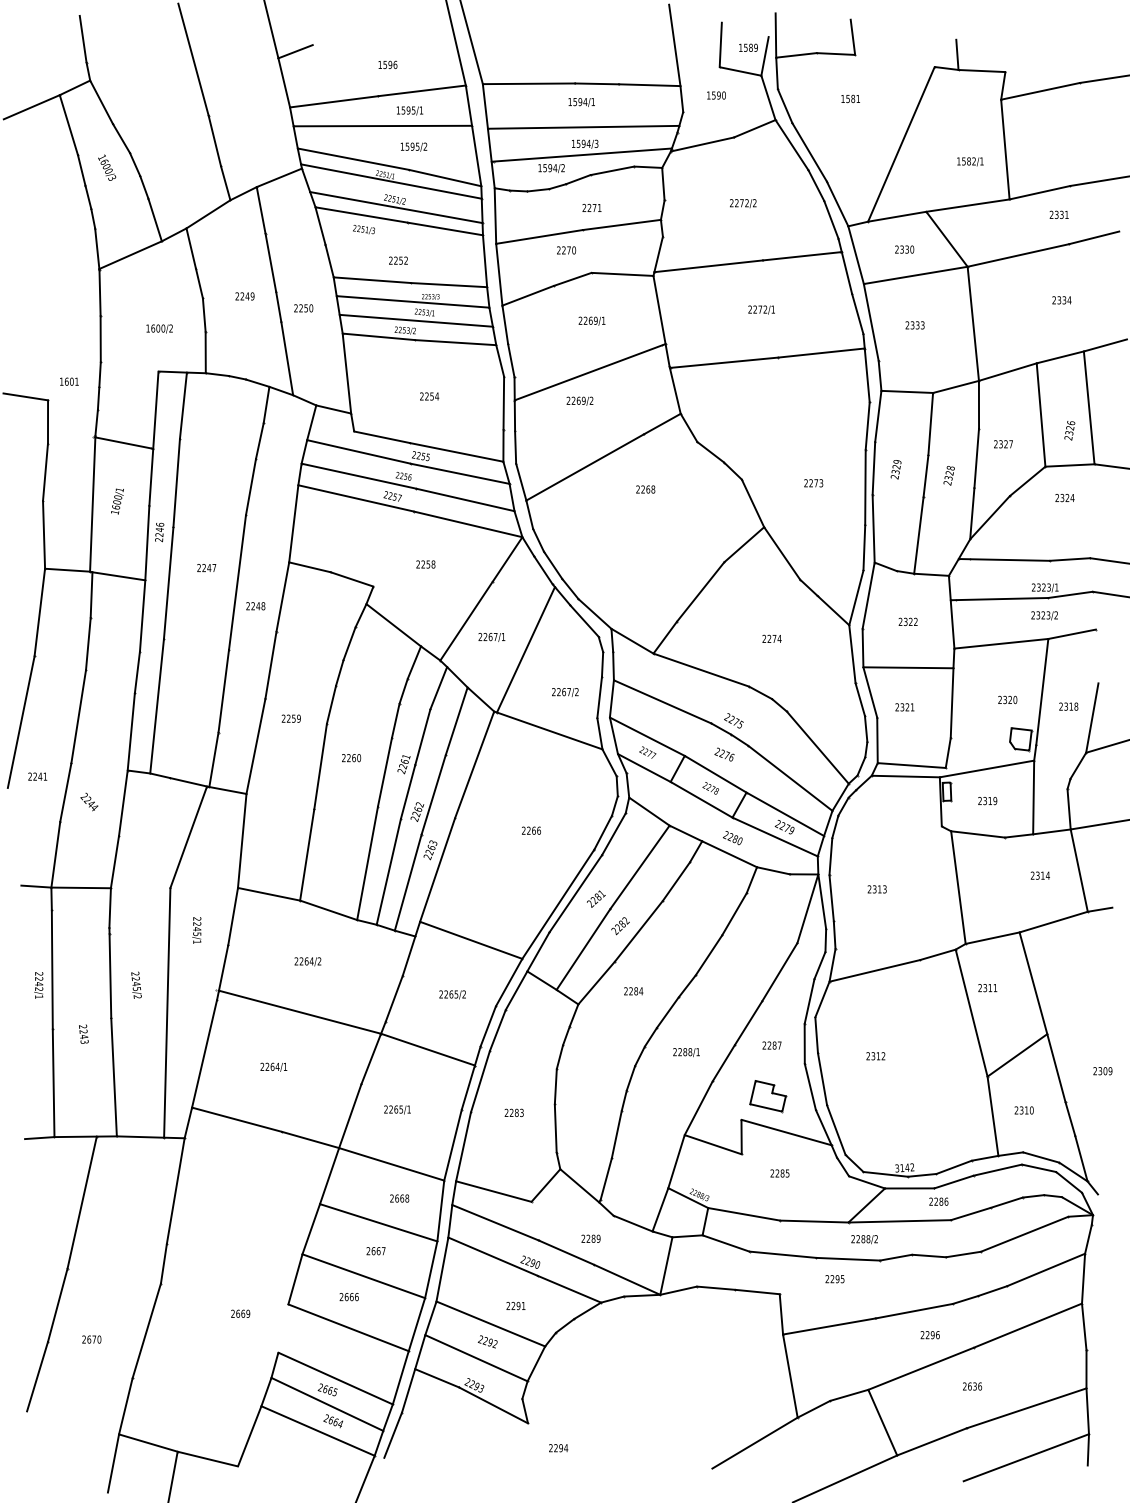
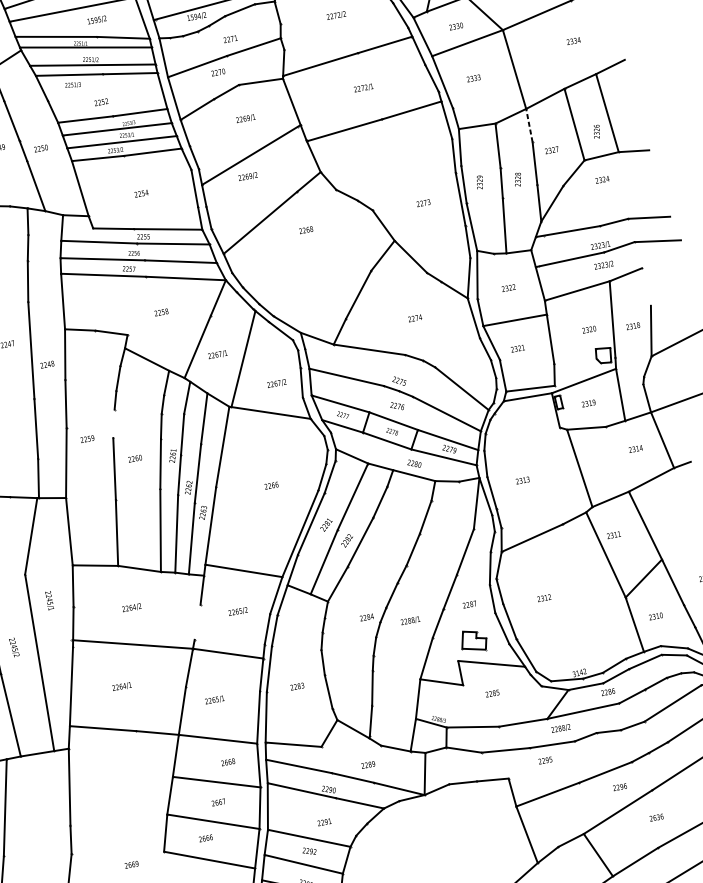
line: (978, 404) -> (529, 125), solid -> dashed
line: (331, 704) -> (113, 423), removed
text: (633, 991) -> (366, 617), moved
line: (393, 998) -> (197, 622), removed

